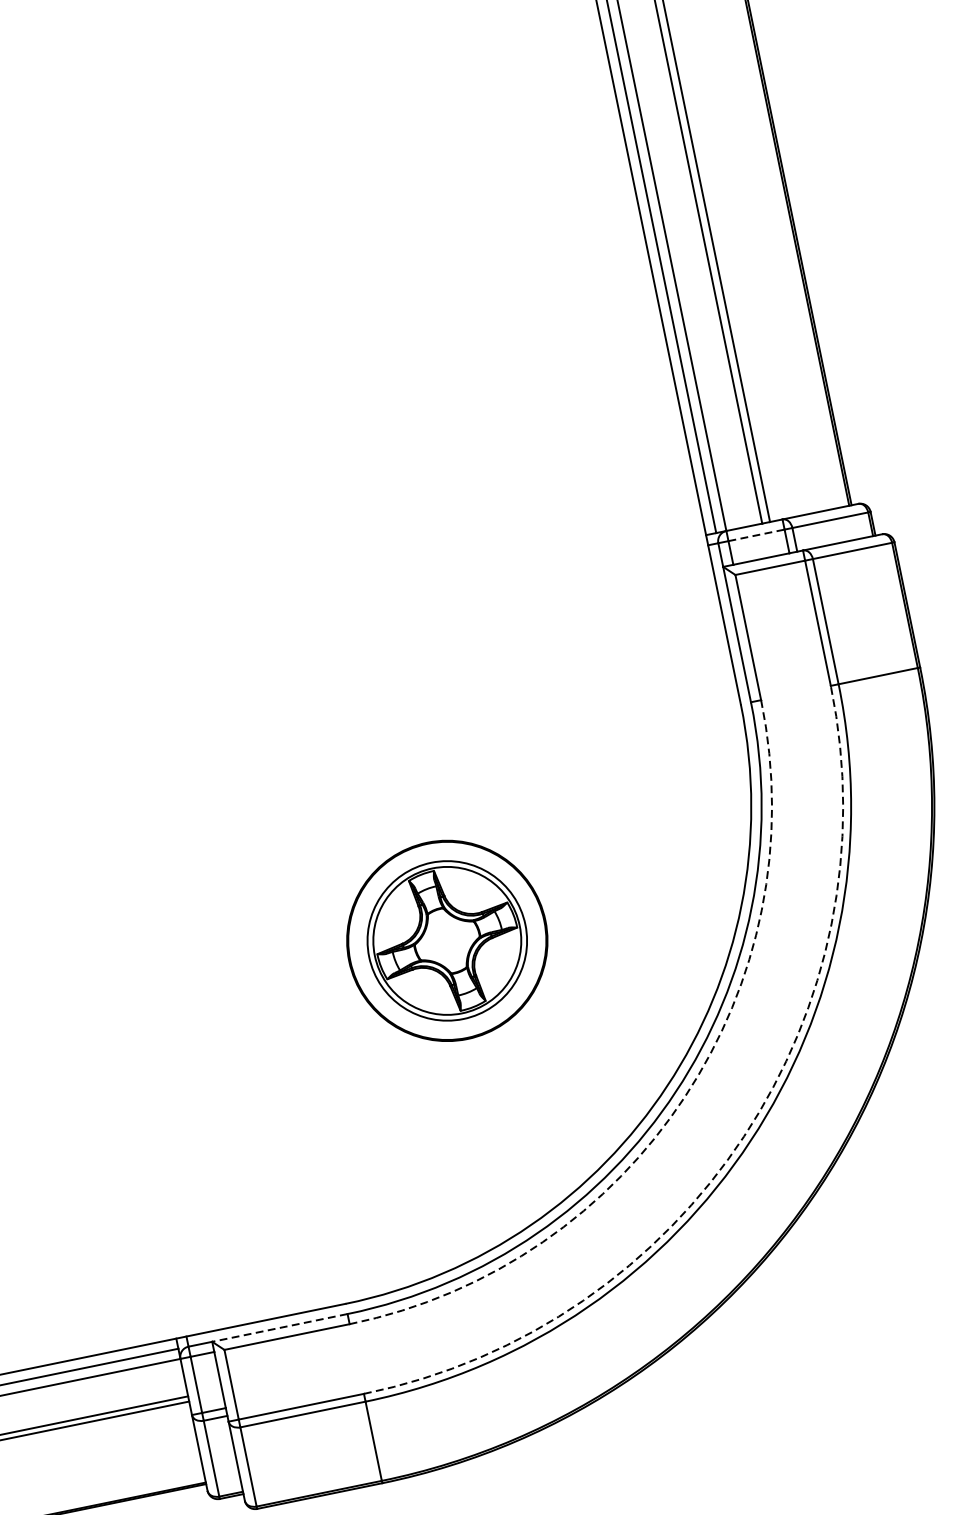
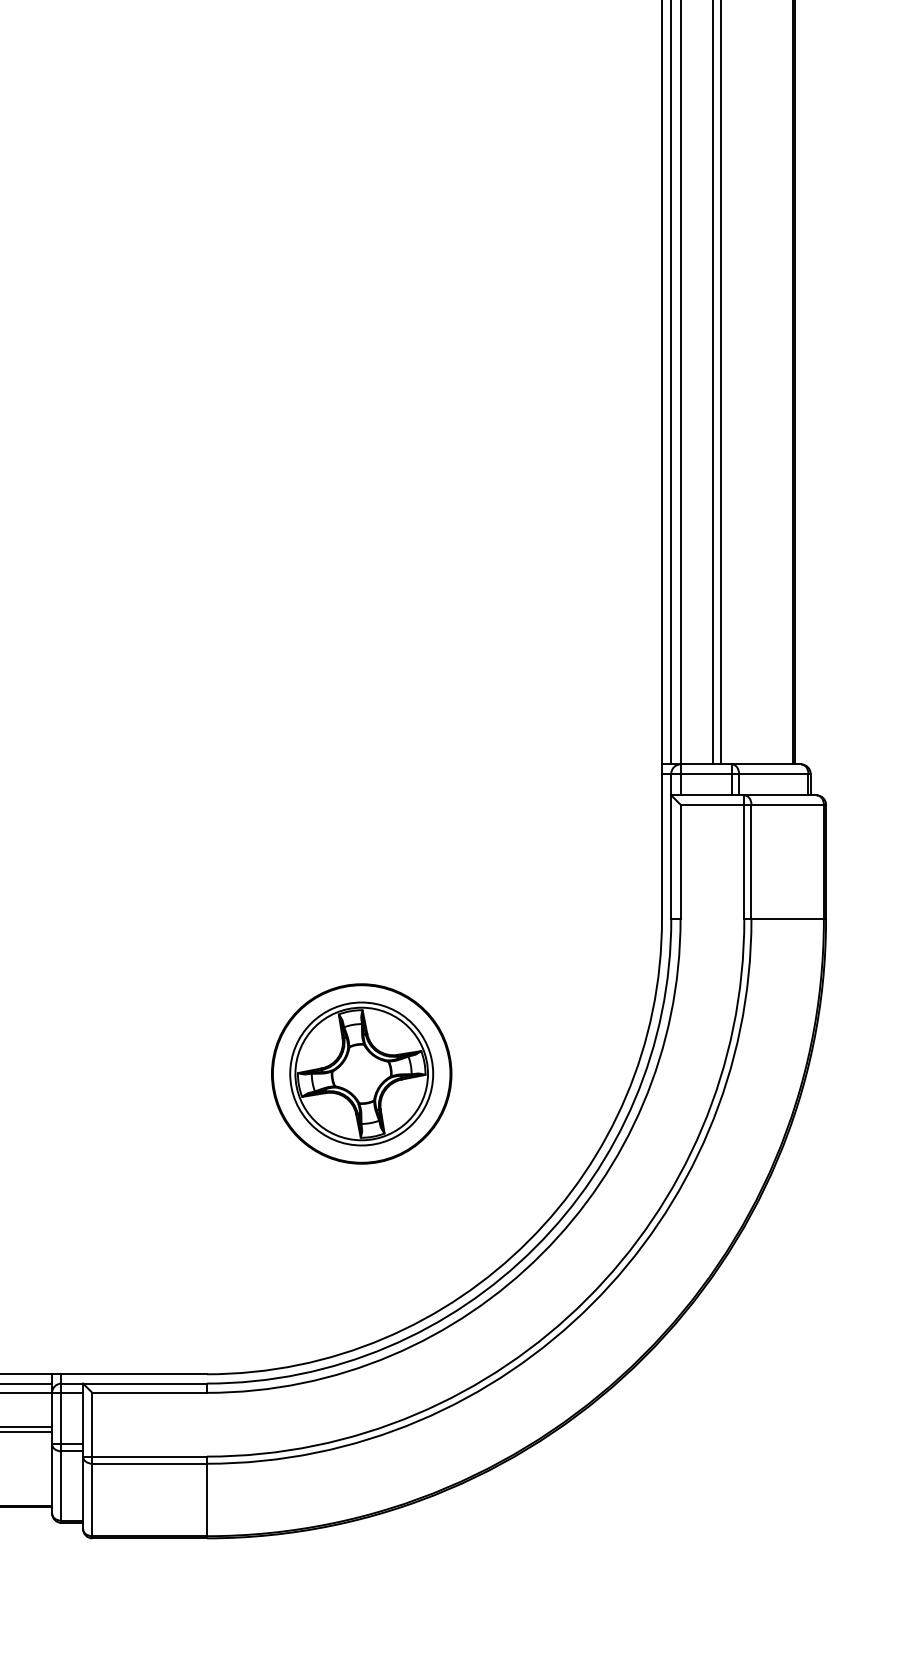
line: (756, 535) -> (706, 773), dashed -> solid
arc: (684, 1097) -> (541, 1254), dashed -> solid
arc: (743, 1136) -> (586, 1299), dashed -> solid
line: (280, 1327) -> (145, 1383), dashed -> solid

